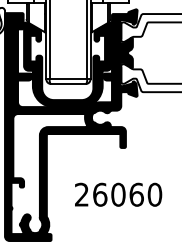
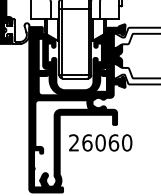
text: (118, 194) -> (100, 142), moved

